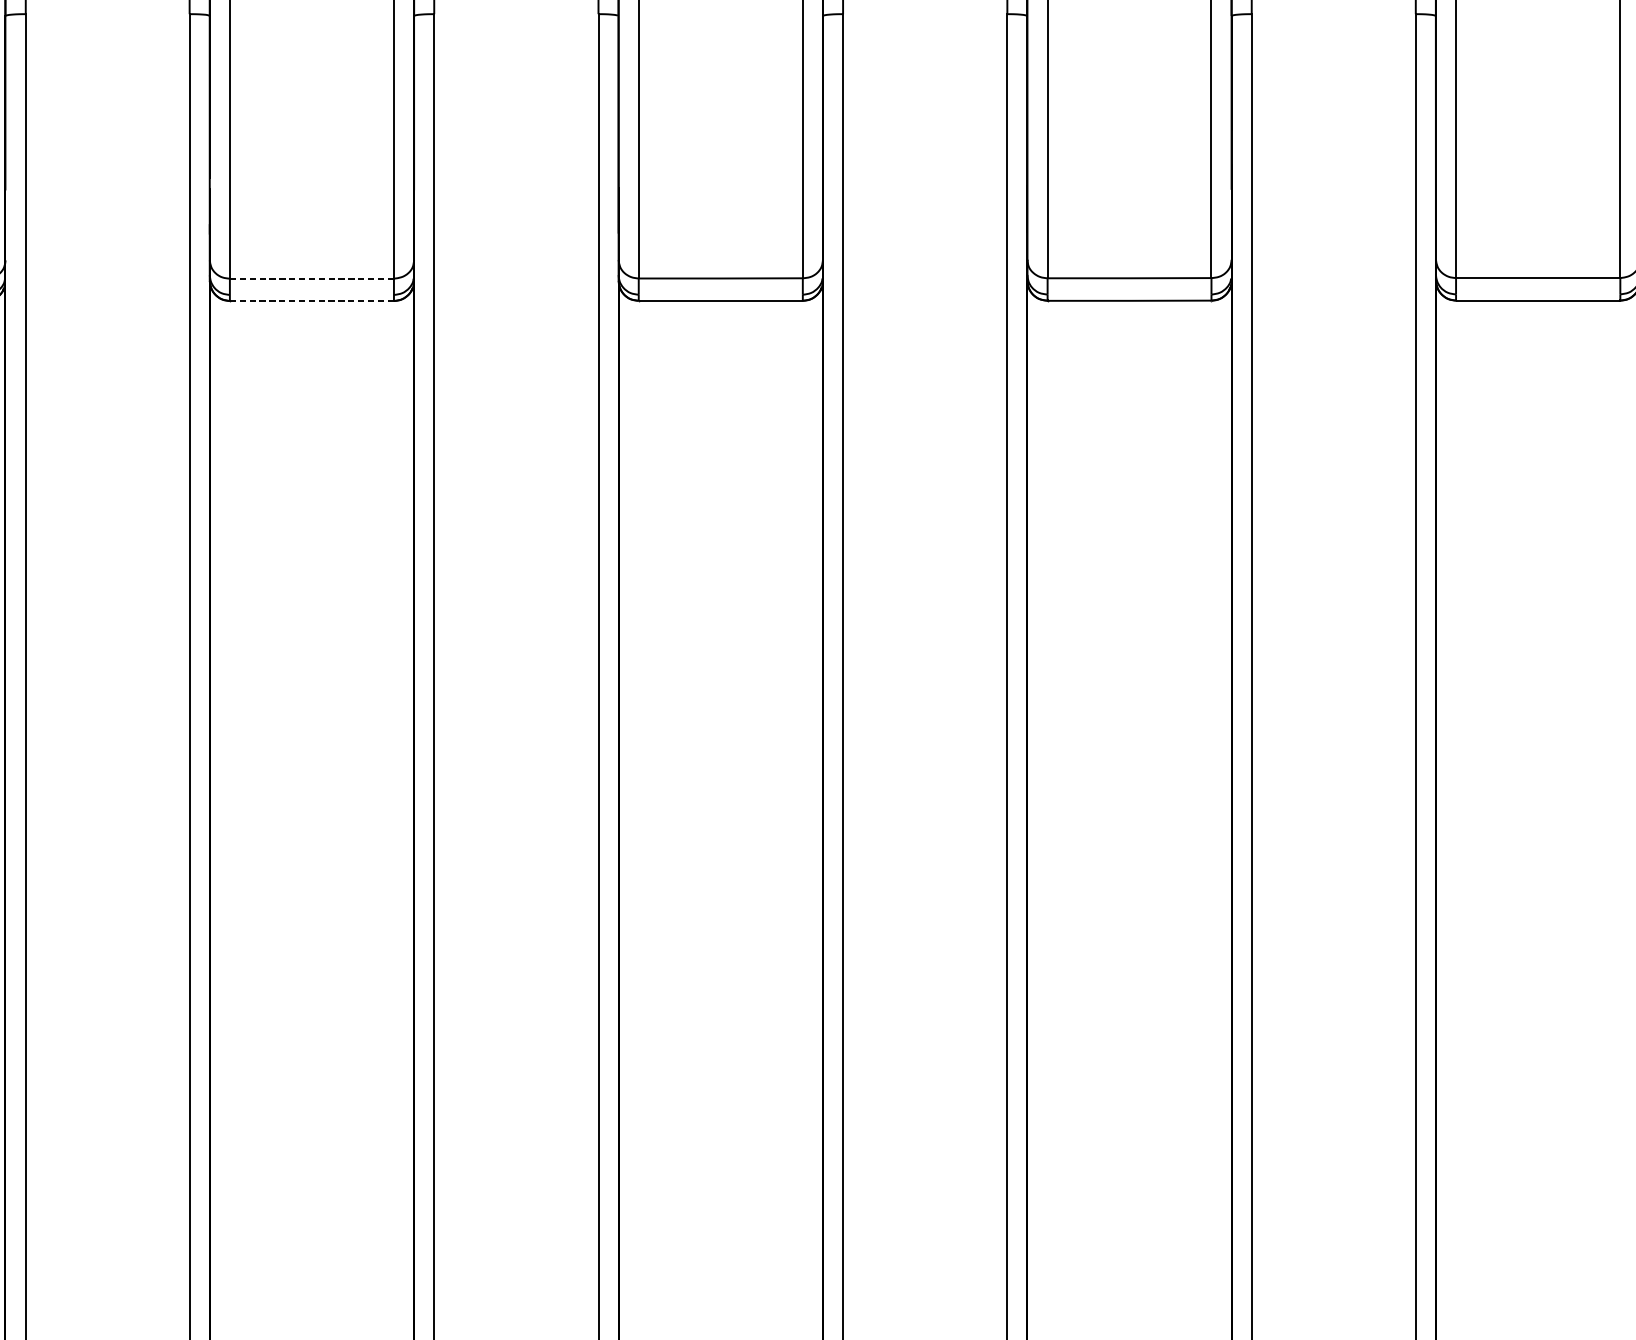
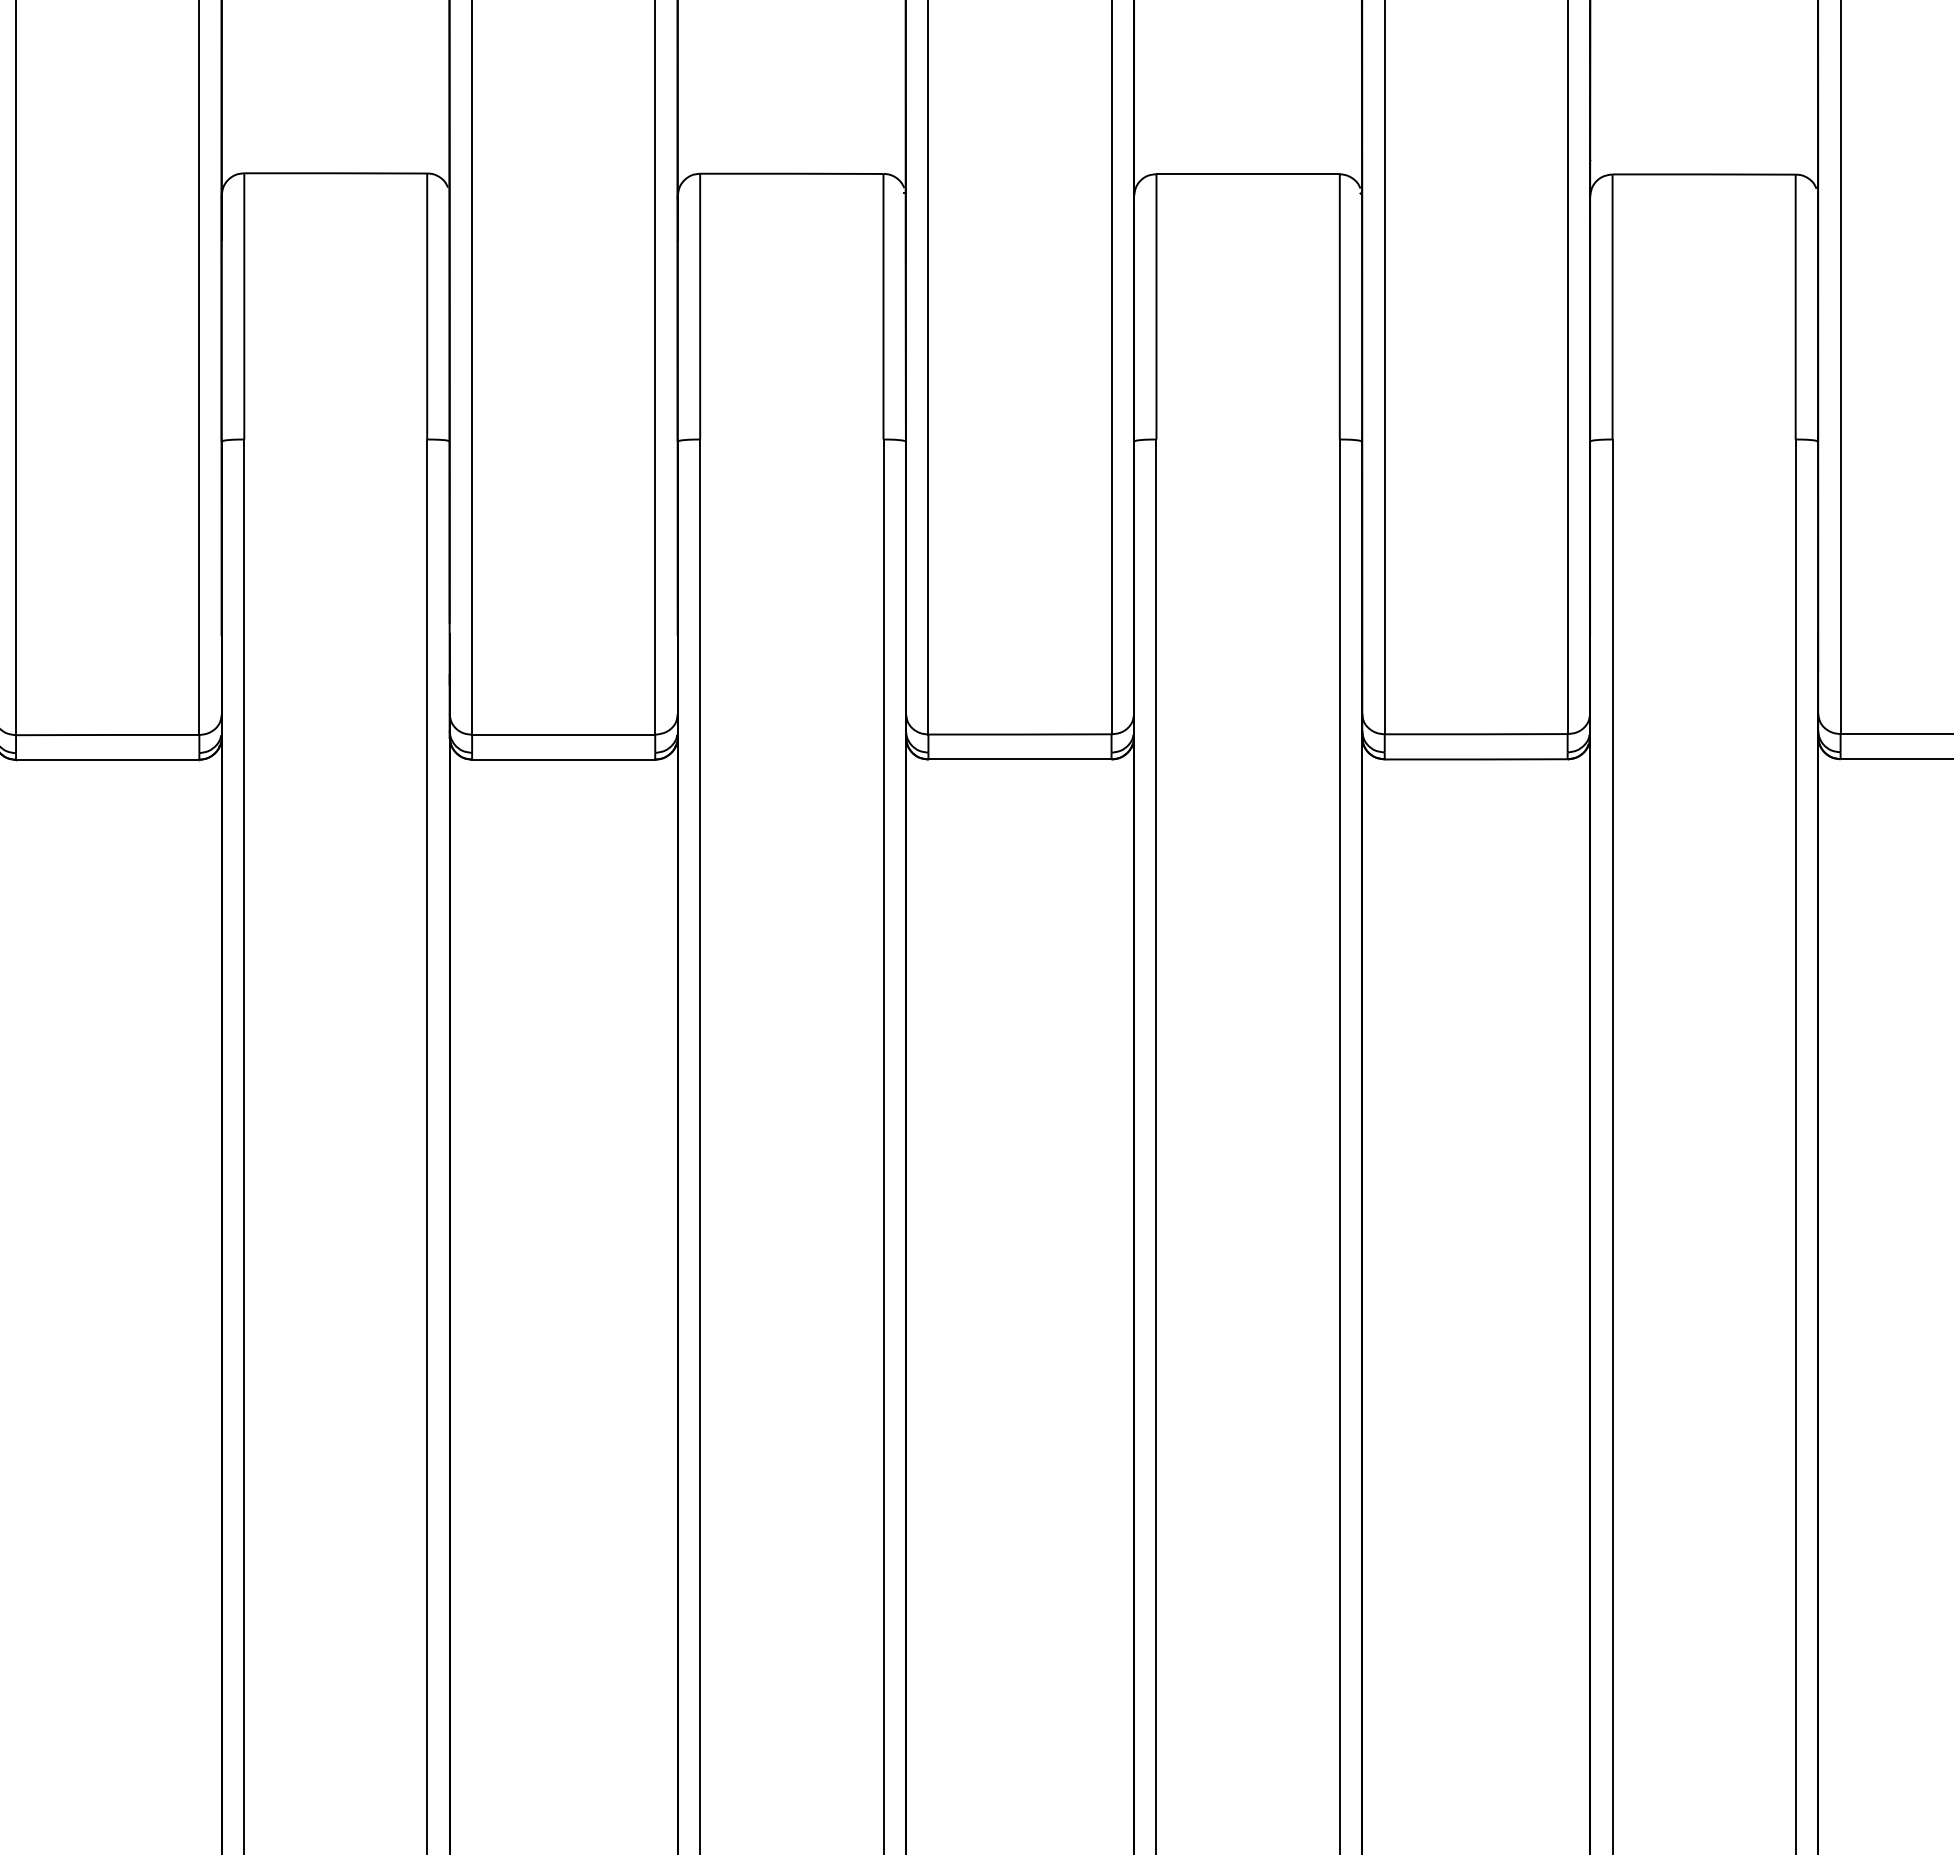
line: (311, 278) -> (563, 734), dashed -> solid
line: (312, 300) -> (564, 759), dashed -> solid

